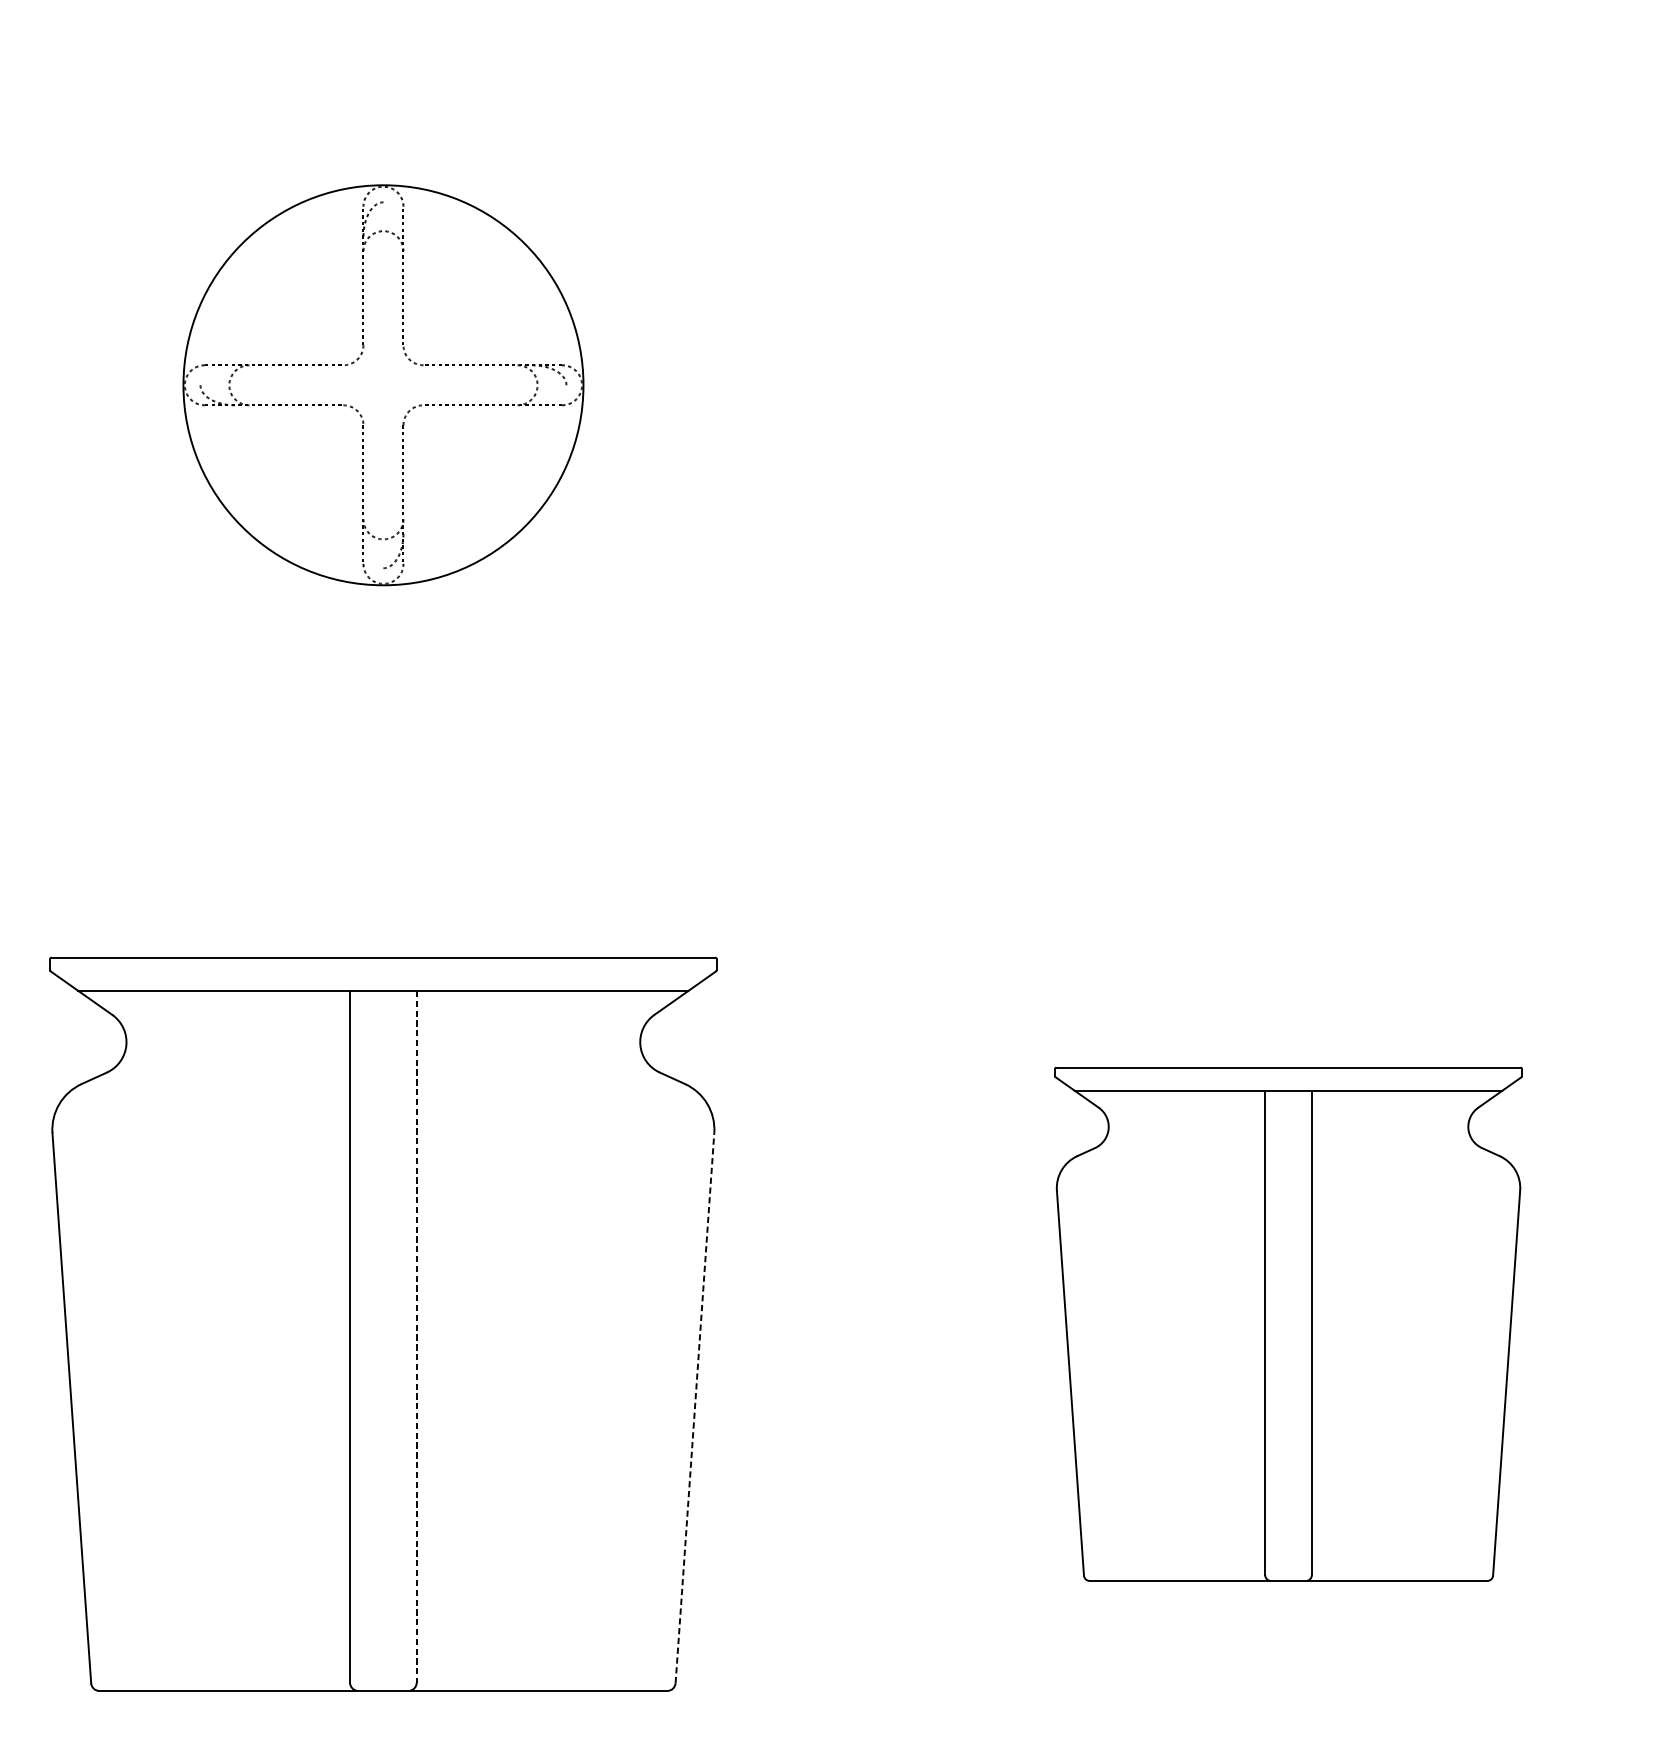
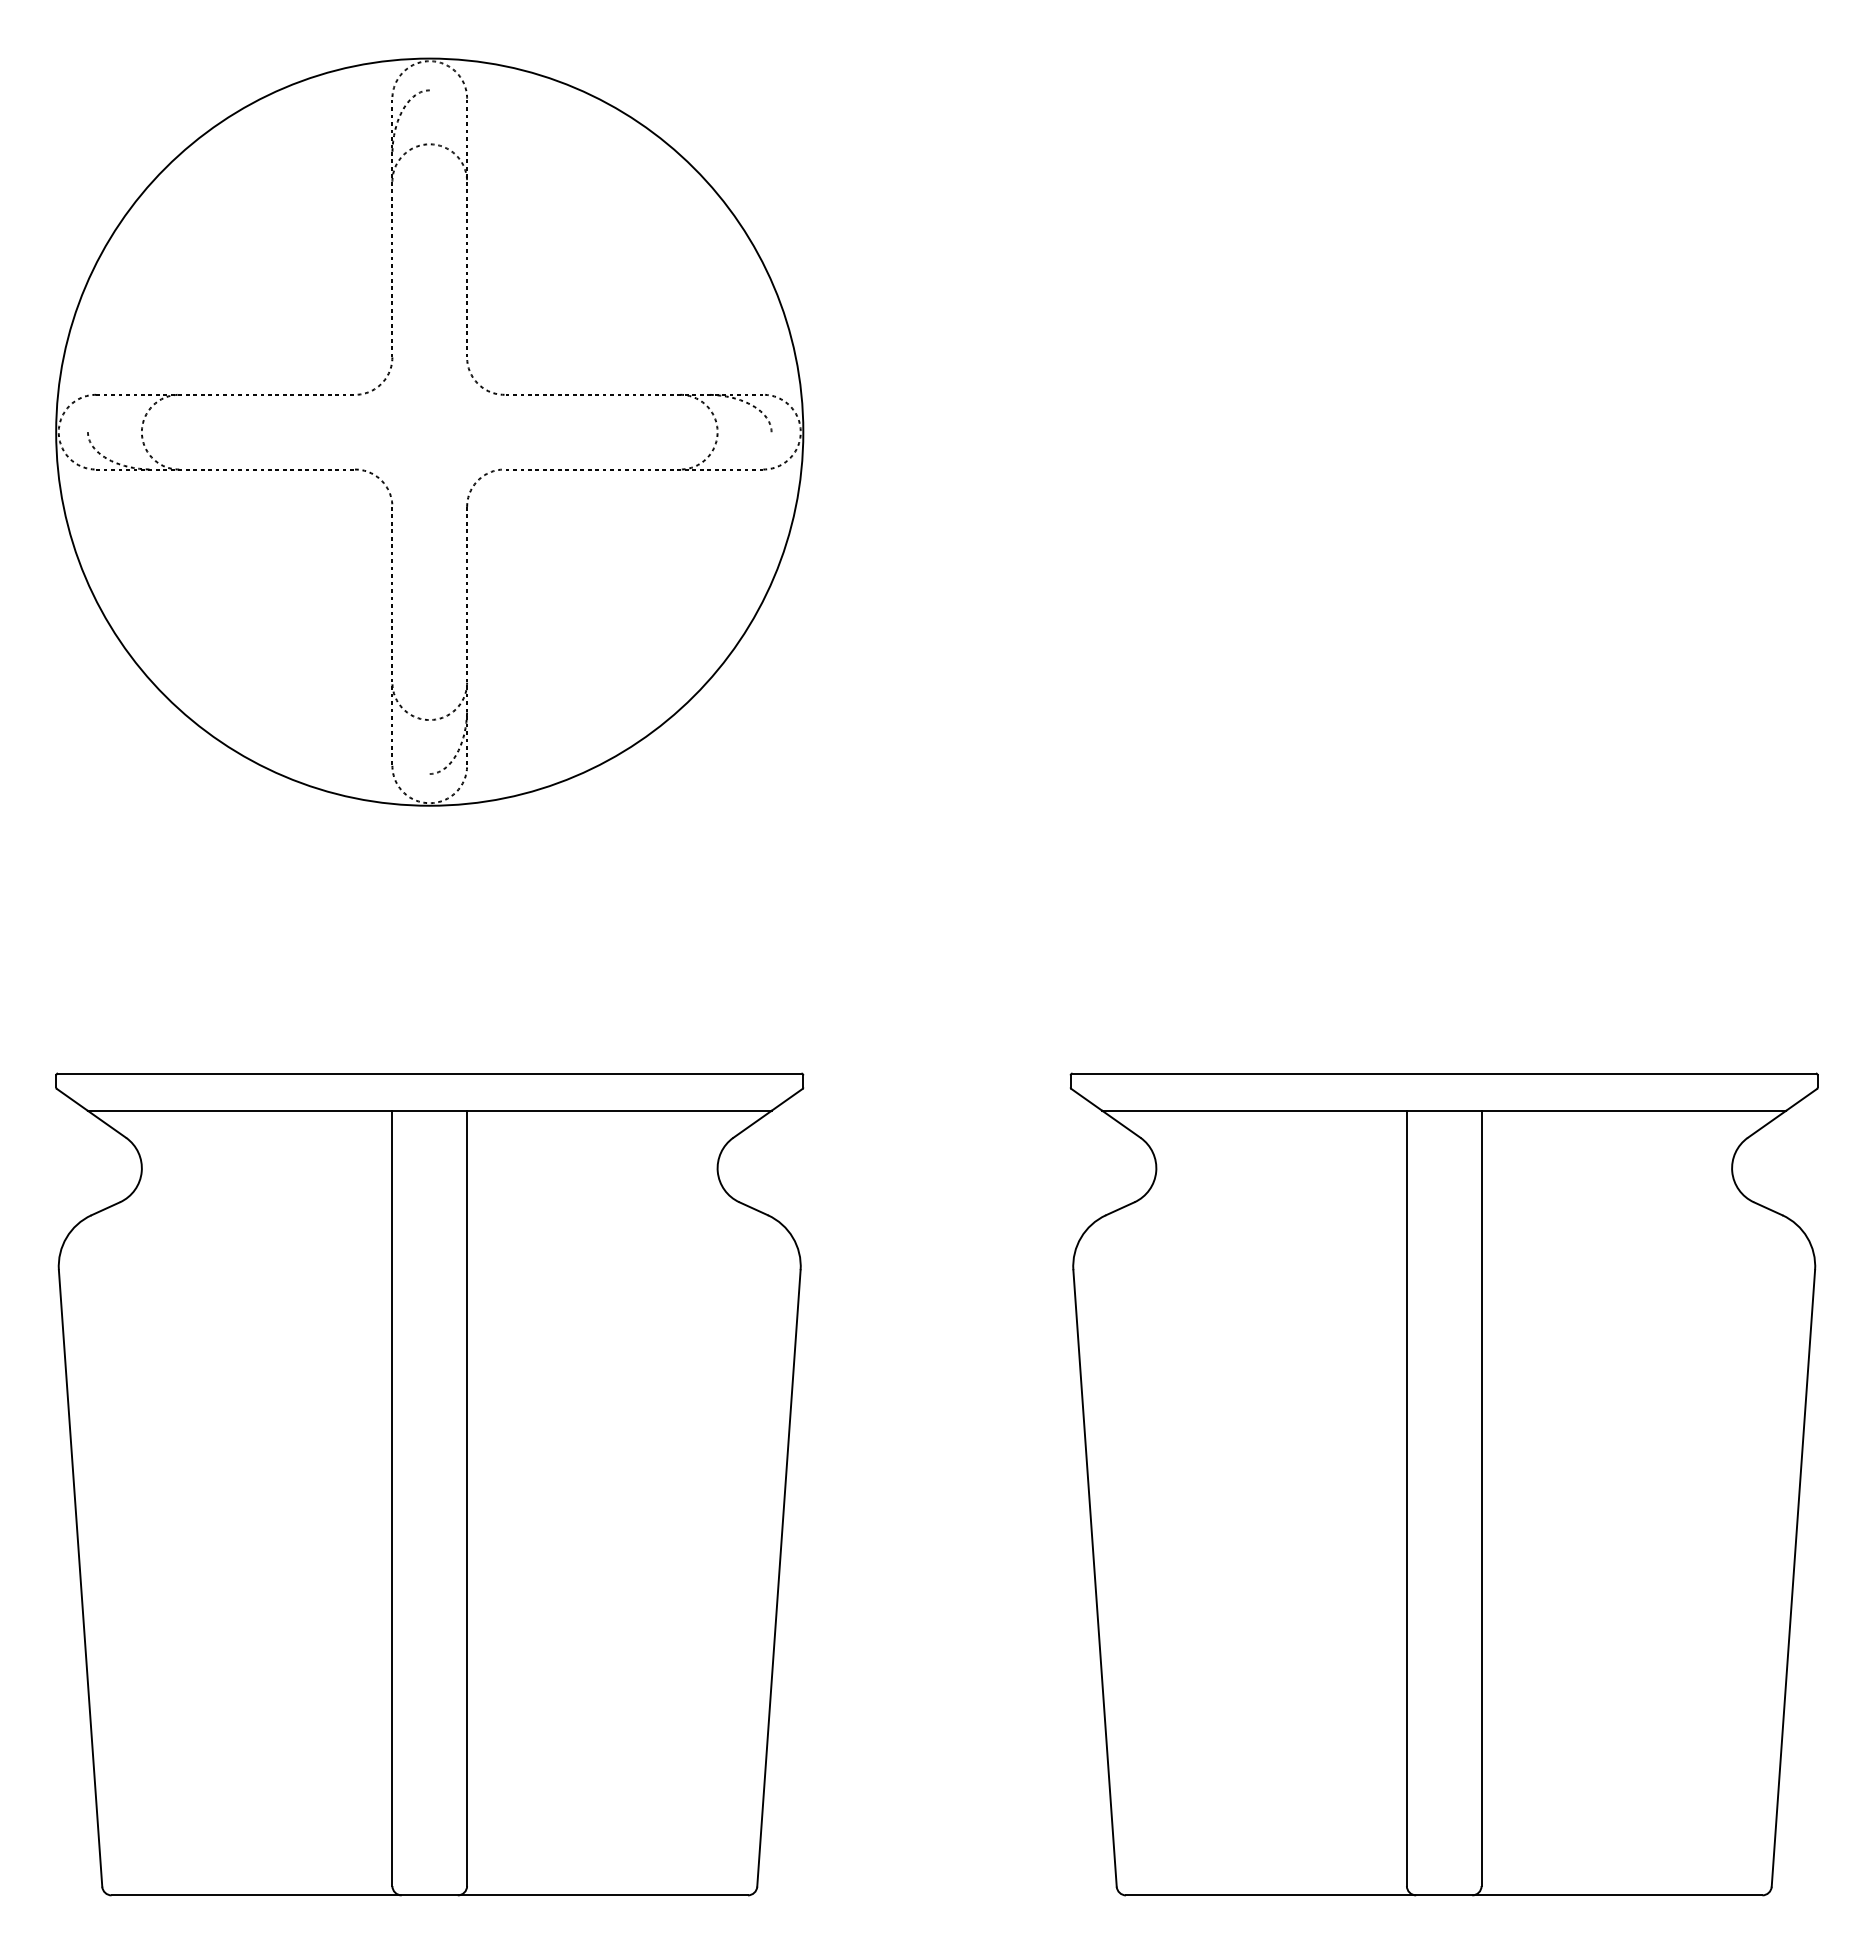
part: (383, 384) -> (429, 431), size x1.67
part: (1287, 1324) -> (1443, 1484), size x1.43
line: (417, 1336) -> (467, 1498), dashed -> solid
line: (694, 1407) -> (778, 1577), dashed -> solid

